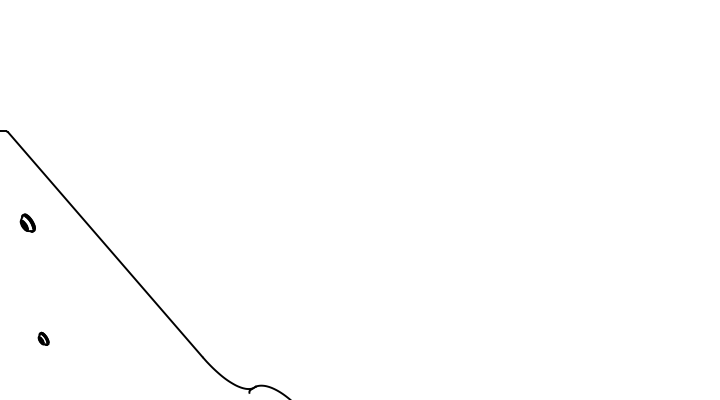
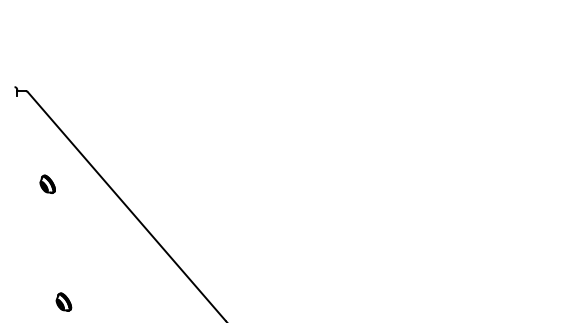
part: (43, 338) -> (63, 301), size x1.43

